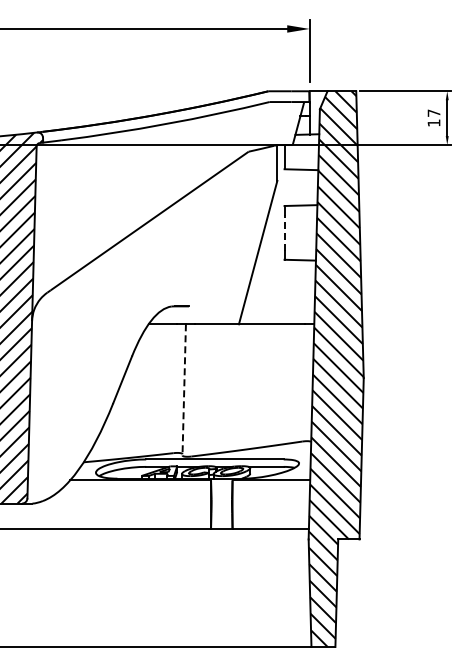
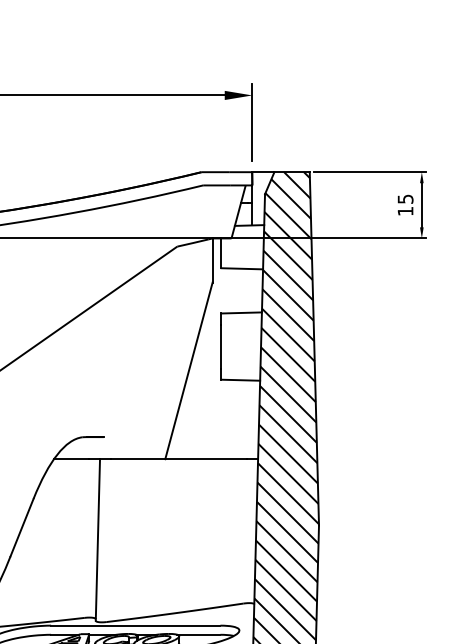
text: (433, 112) -> (404, 198), 17 -> 15
line: (284, 232) -> (221, 346), dashed -> solid
line: (184, 389) -> (98, 539), dashed -> solid

